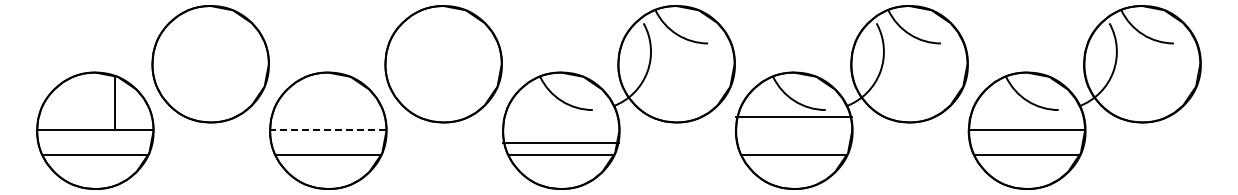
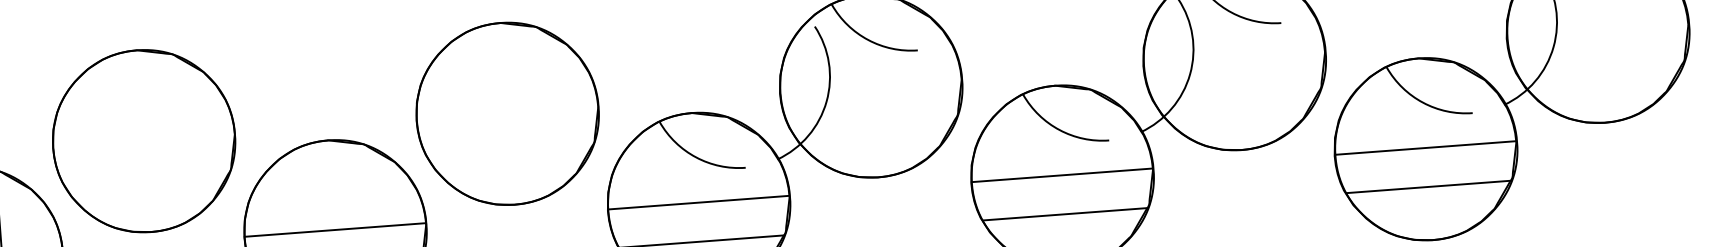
line: (793, 116) -> (1061, 174), moved
line: (328, 129) -> (335, 229), dashed -> solid
line: (560, 142) -> (697, 201), moved

